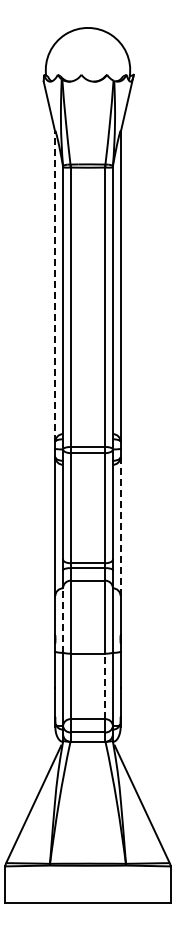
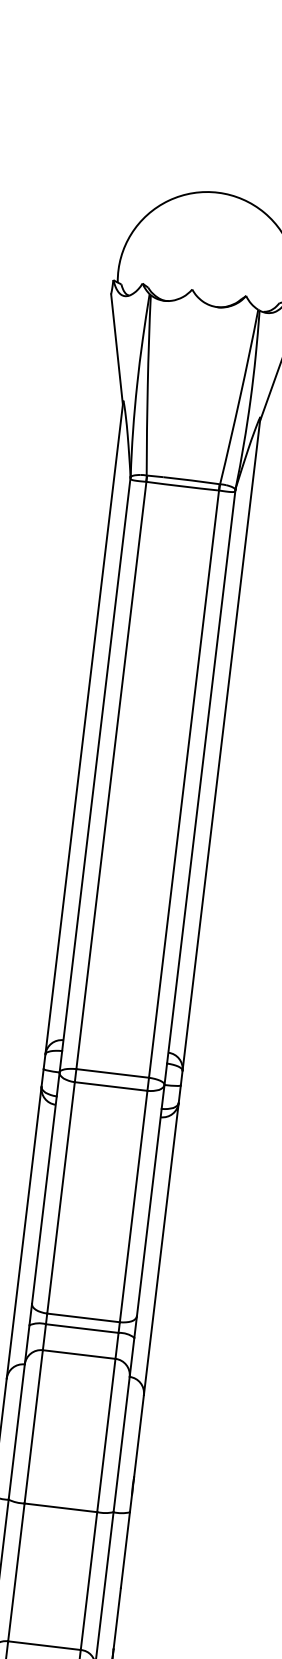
line: (55, 285) -> (84, 725), dashed -> solid
line: (120, 527) -> (160, 1250), dashed -> solid
line: (63, 620) -> (17, 1432), dashed -> solid
line: (105, 686) -> (89, 1581), dashed -> solid

